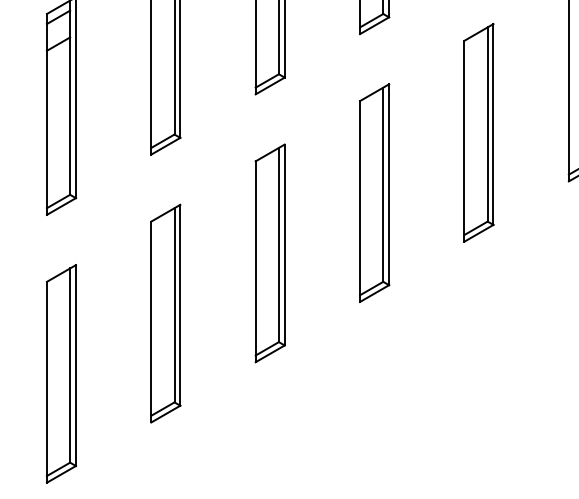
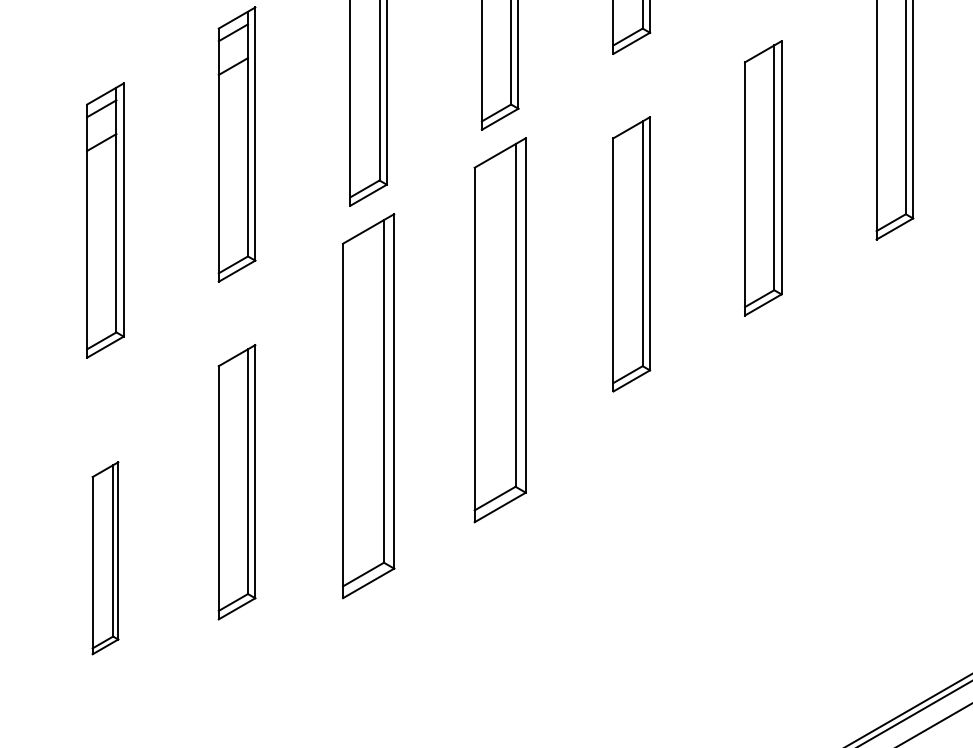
part: (374, 193) -> (499, 330), size x1.4
part: (270, 253) -> (368, 406), size x1.4
part: (61, 374) -> (105, 558), size x0.7

